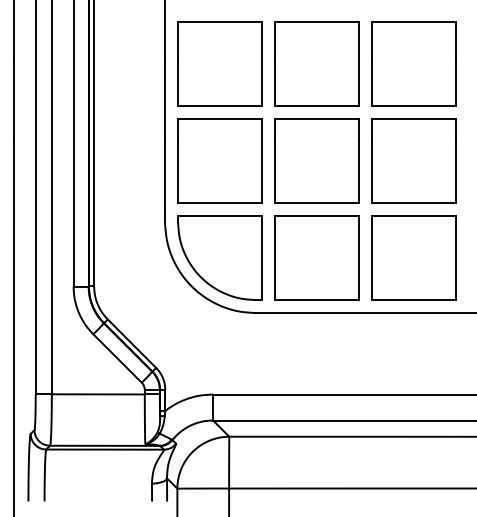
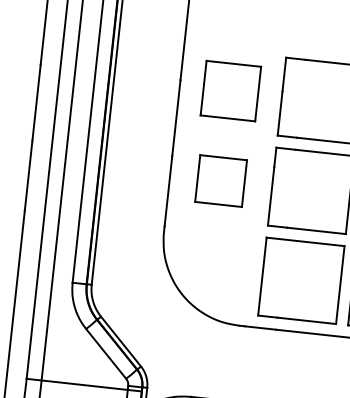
part: (219, 63) -> (230, 90), size x0.7
part: (219, 160) -> (220, 180), size x0.6
part: (219, 257) -> (210, 270), removed

